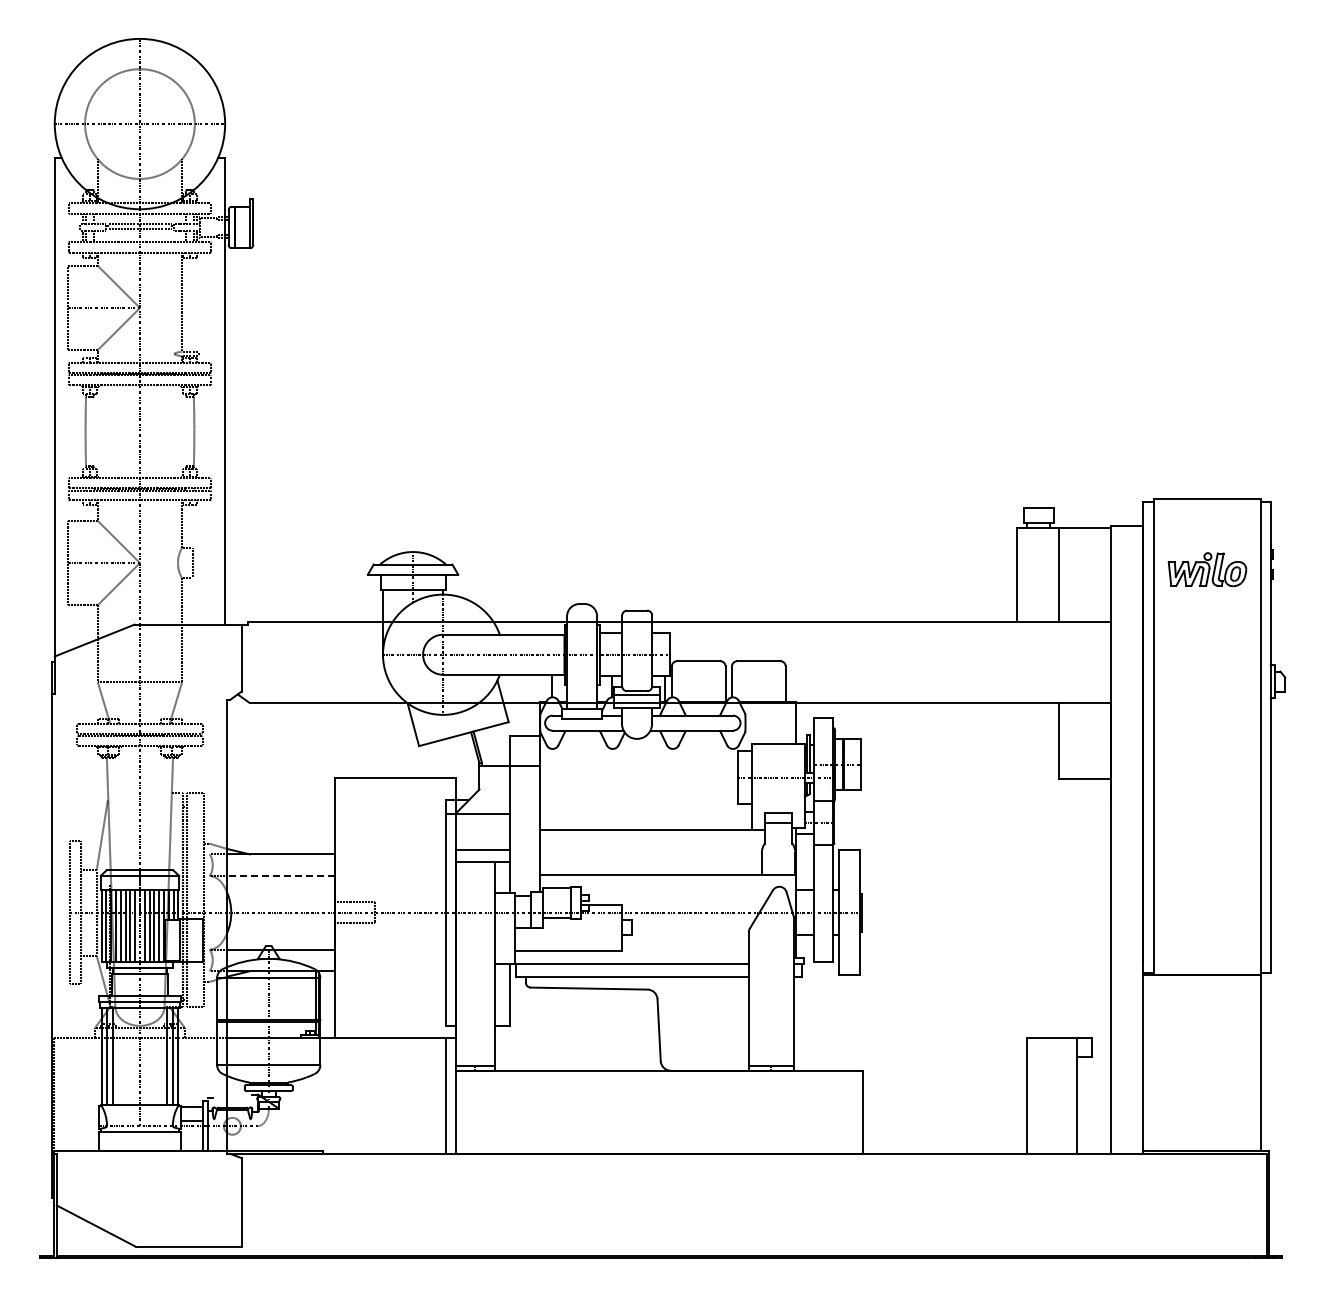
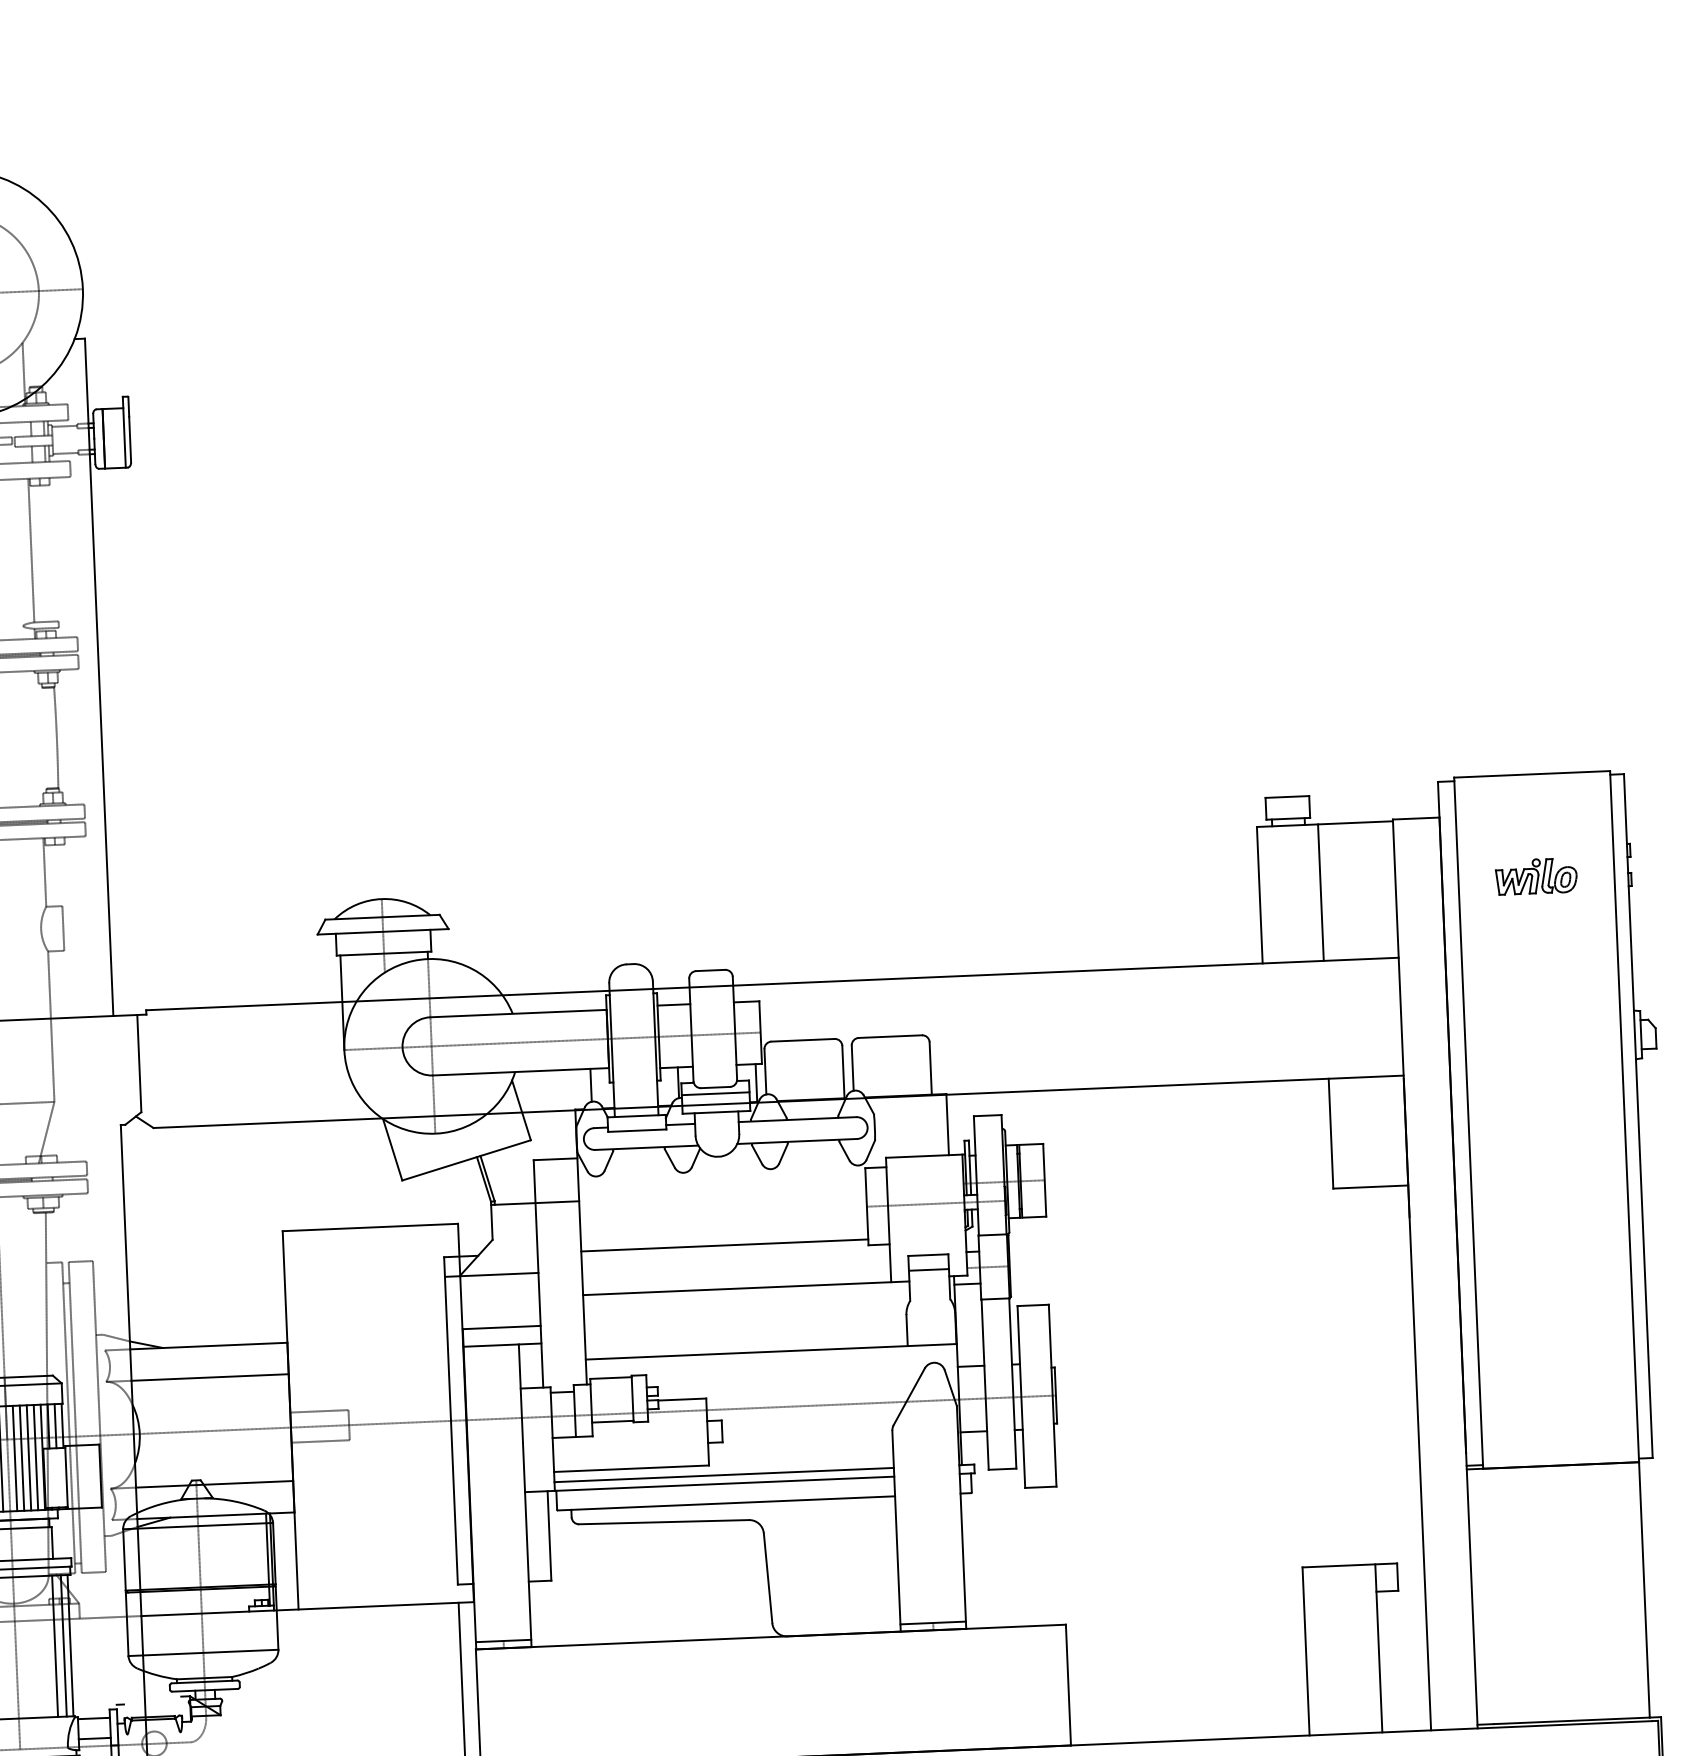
part: (1207, 569) -> (1536, 876), size x0.71
line: (638, 800) -> (724, 1246), added
line: (280, 876) -> (209, 1378), dashed -> solid
line: (631, 957) -> (723, 1474), added

